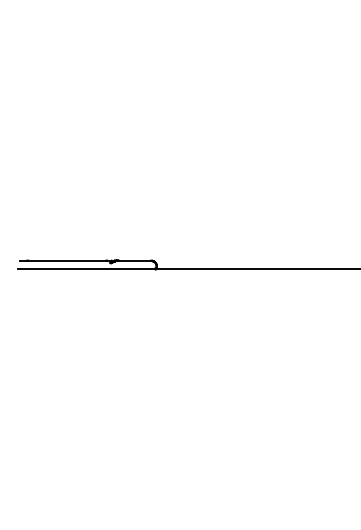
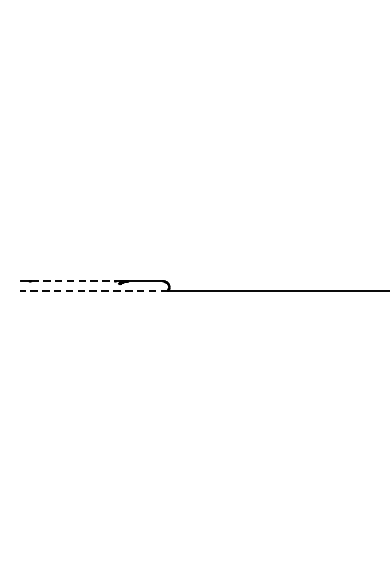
line: (67, 260) -> (73, 281), solid -> dashed
line: (87, 269) -> (94, 290), solid -> dashed

